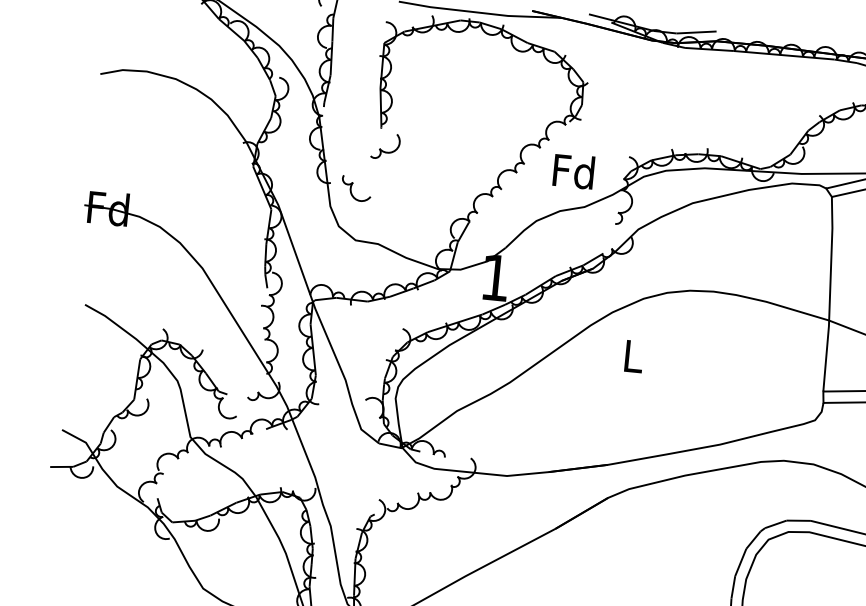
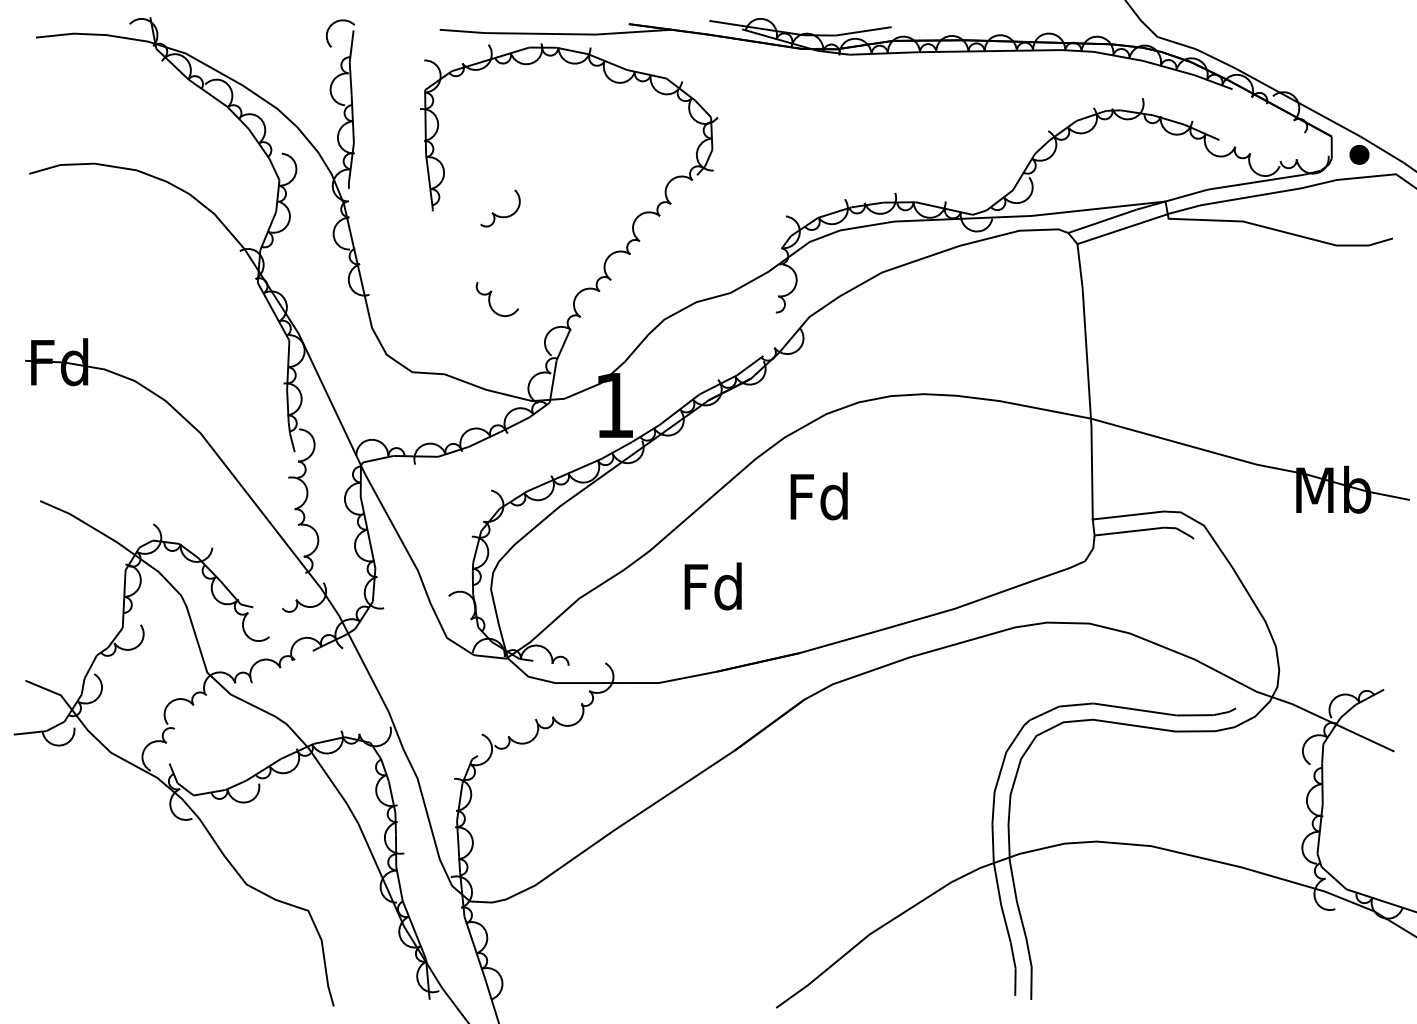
part: (384, 151) -> (499, 215), moved
text: (573, 171) -> (712, 586), moved
part: (355, 188) -> (496, 299), moved
text: (632, 356) -> (818, 496), L -> Fd

